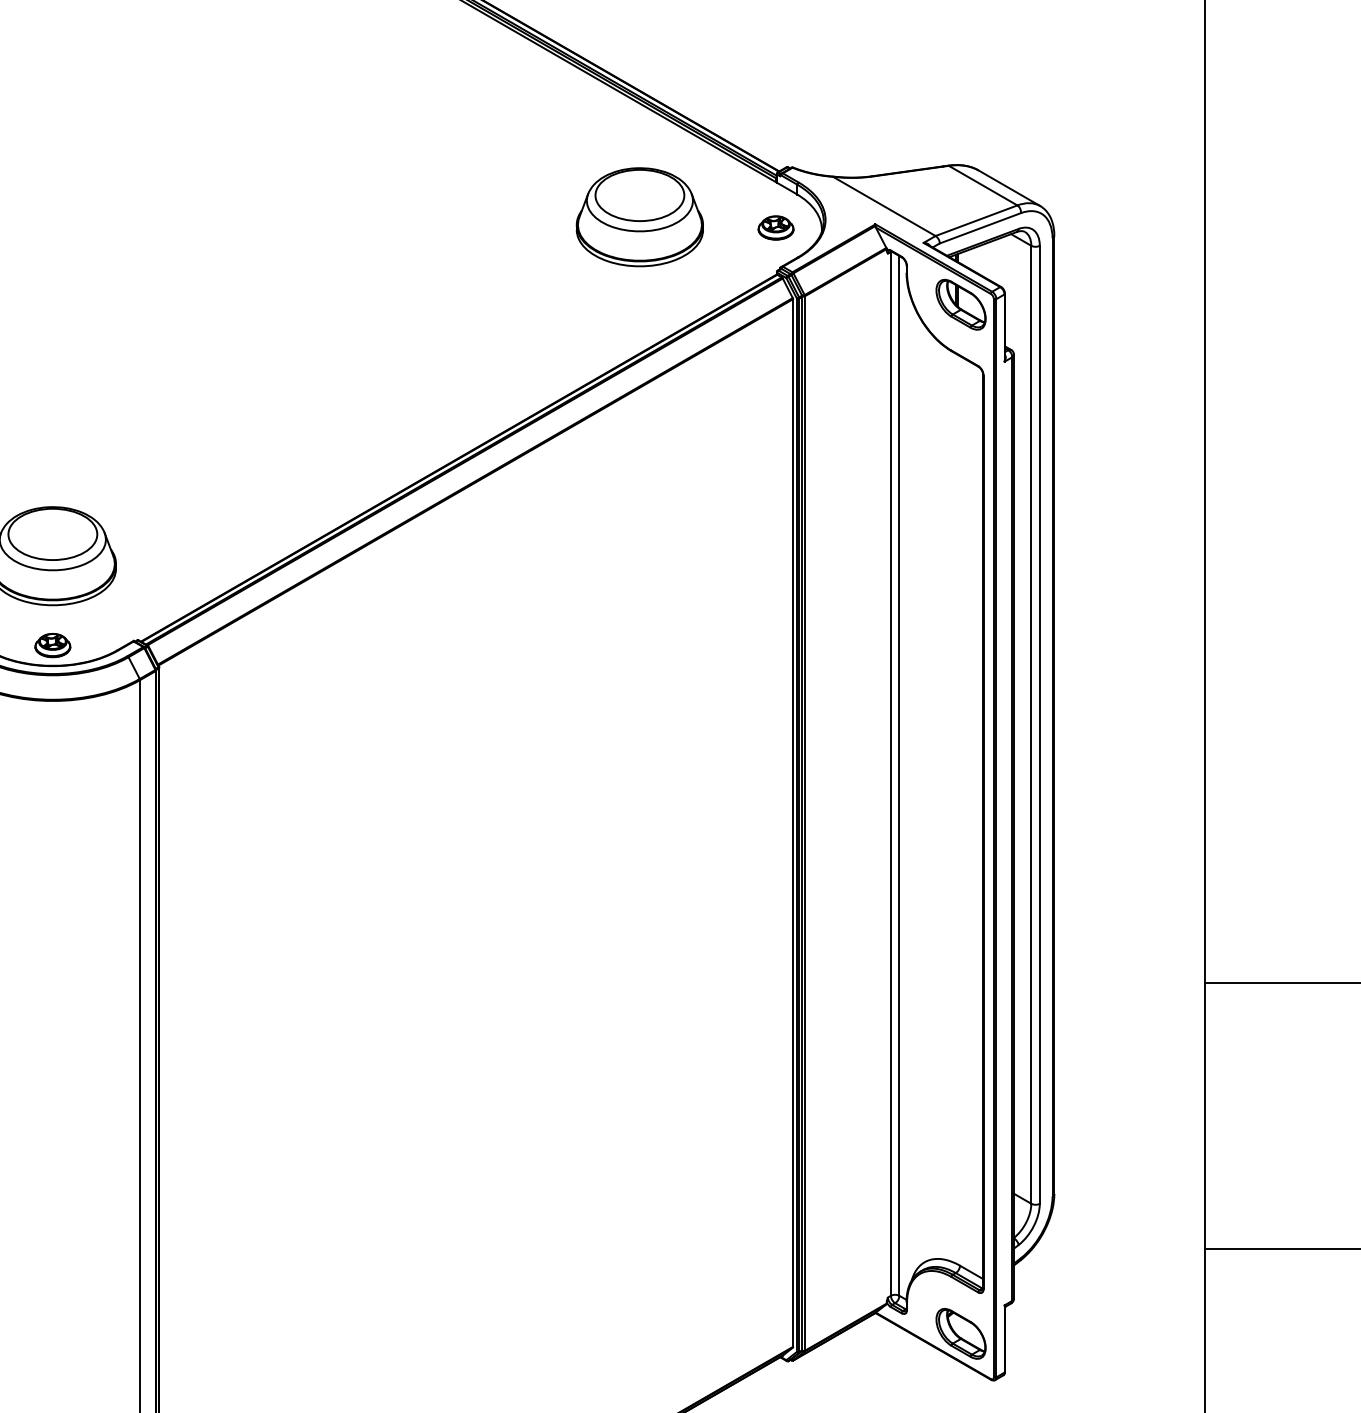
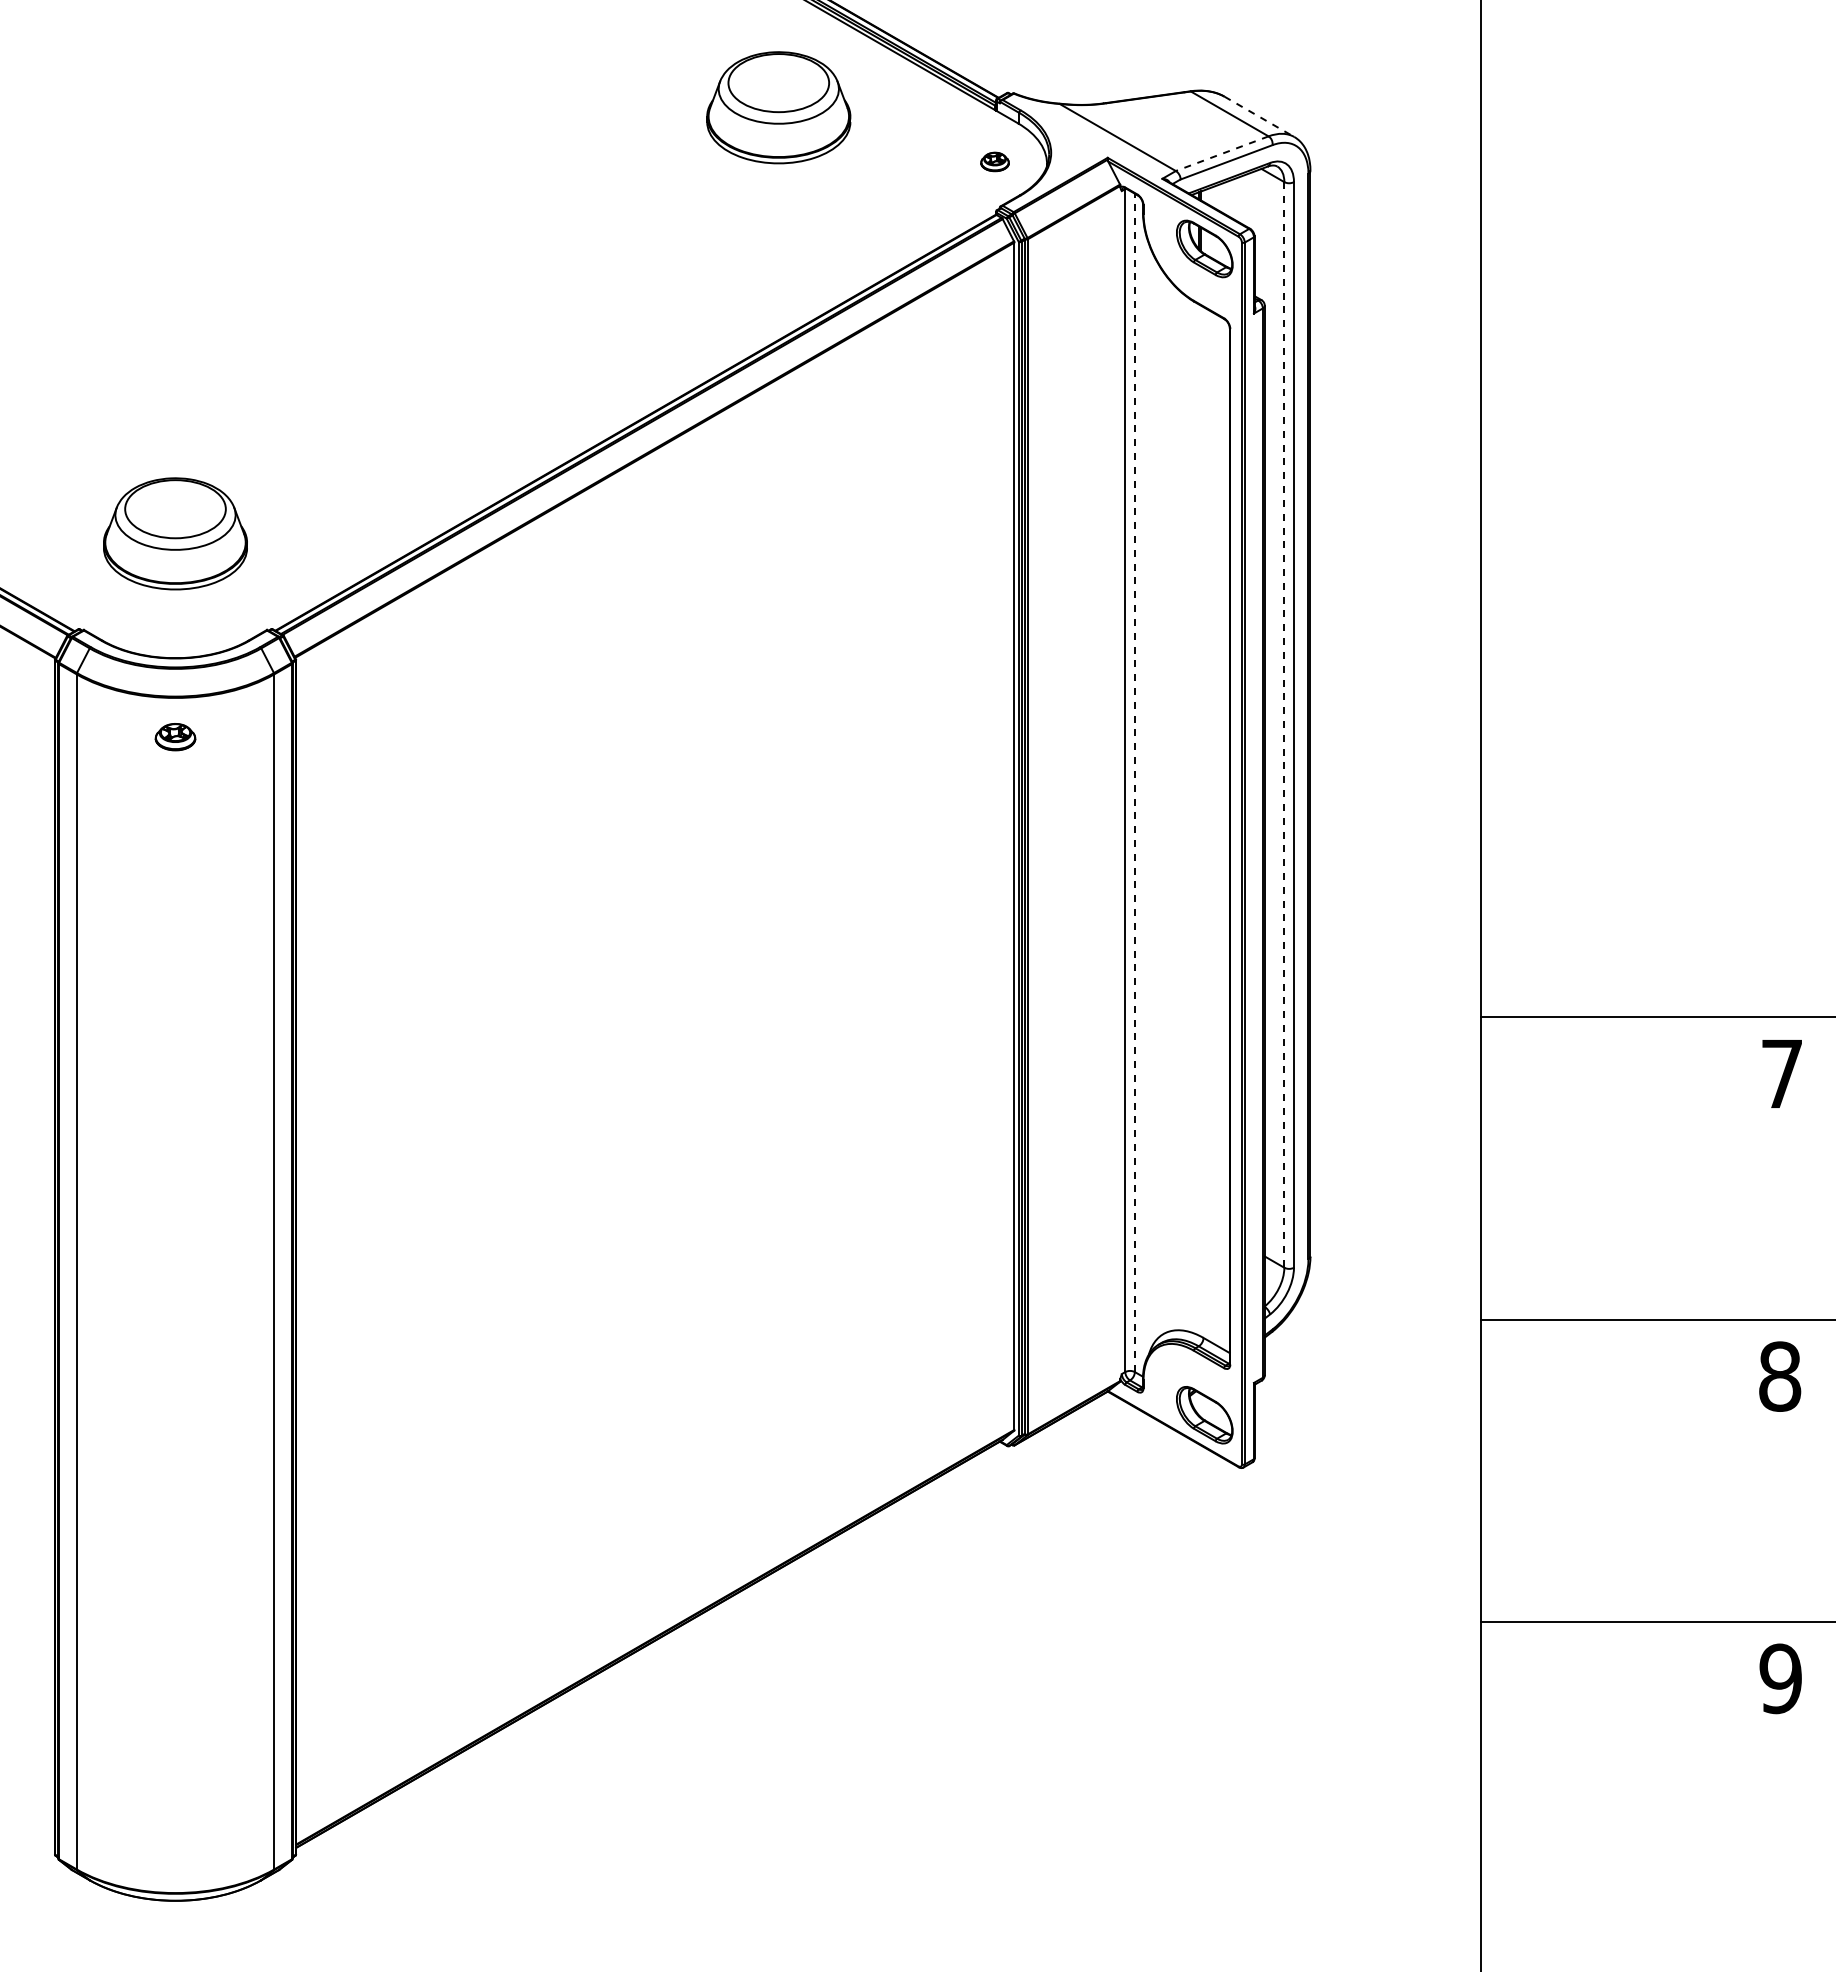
line: (1009, 188) -> (1259, 117), solid -> dashed
part: (639, 217) -> (778, 107), moved
line: (976, 220) -> (1222, 153), solid -> dashed
part: (775, 227) -> (994, 161), size x0.7
part: (52, 645) -> (175, 737), moved
line: (1031, 724) -> (1284, 724), solid -> dashed
line: (899, 775) -> (1134, 782), solid -> dashed

